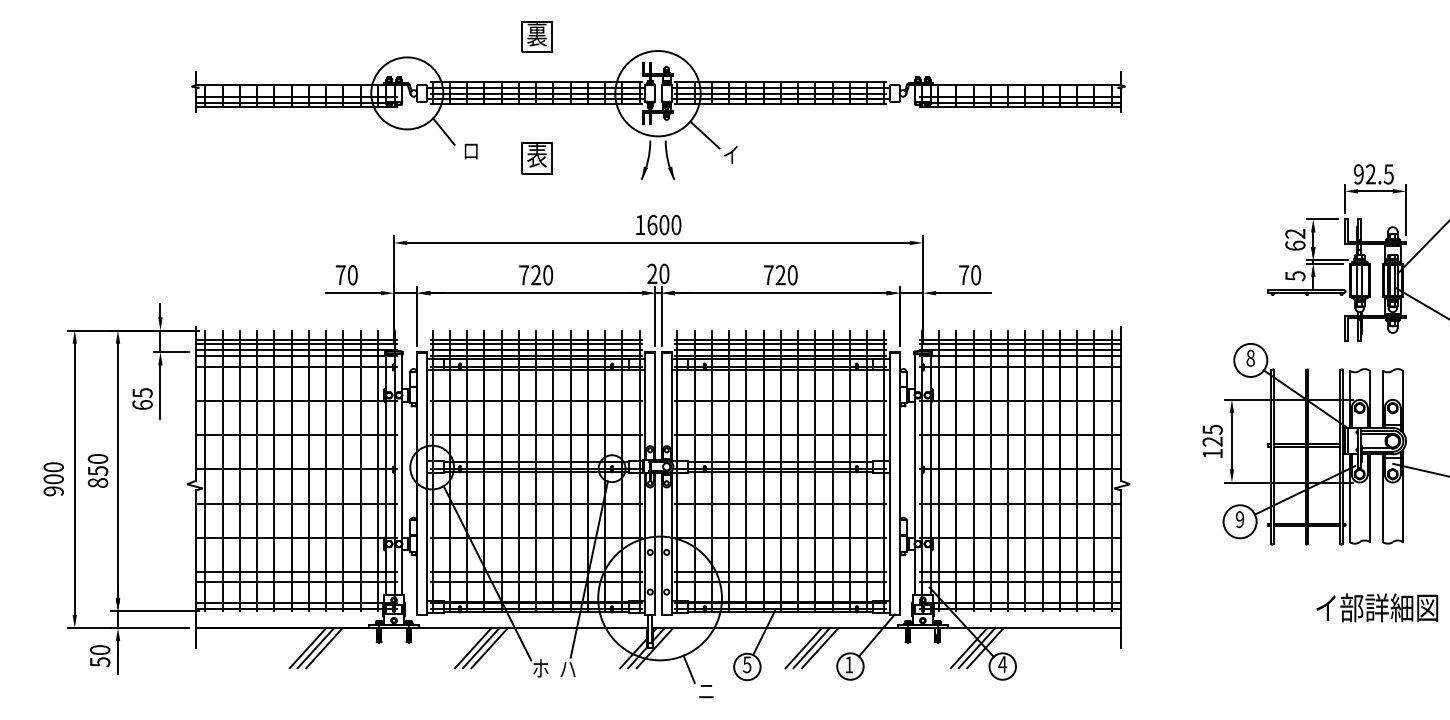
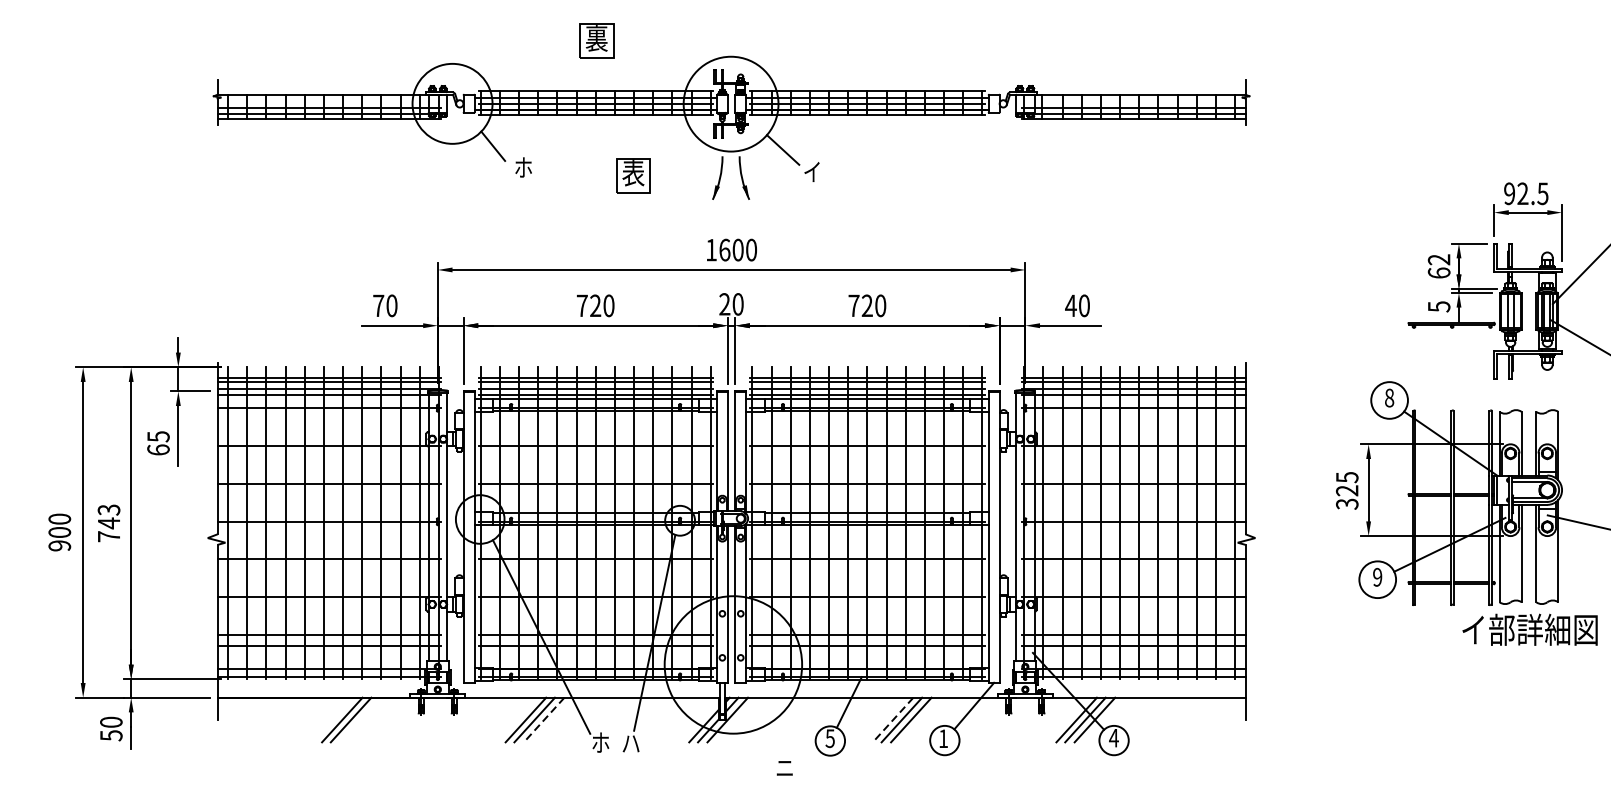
text: (470, 150) -> (522, 167), ロ -> ホ
part: (536, 158) -> (632, 176), moved
text: (963, 275) -> (1070, 306), 70 -> 40
text: (1212, 453) -> (1347, 503), 125 -> 325
text: (98, 470) -> (109, 522), 850 -> 743
text: (1377, 607) -> (1530, 629), moved
line: (324, 648) -> (360, 720), removed
line: (489, 648) -> (543, 720), solid -> dashed
line: (803, 648) -> (892, 720), solid -> dashed
line: (688, 668) -> (764, 742), removed

